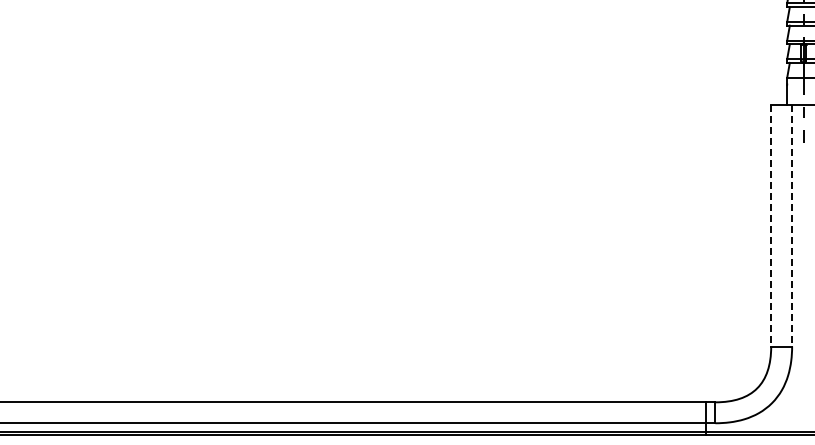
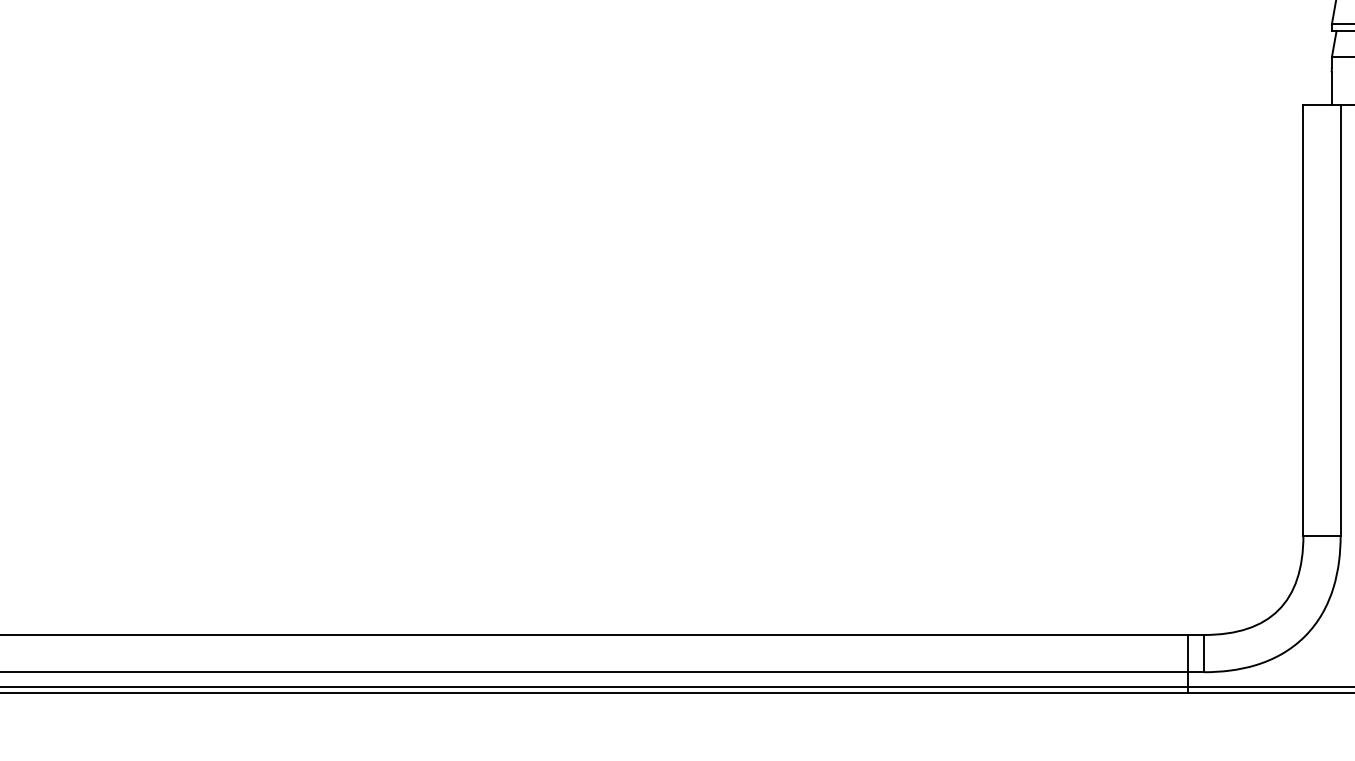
line: (771, 225) -> (1303, 320), dashed -> solid
line: (792, 225) -> (1341, 320), dashed -> solid

